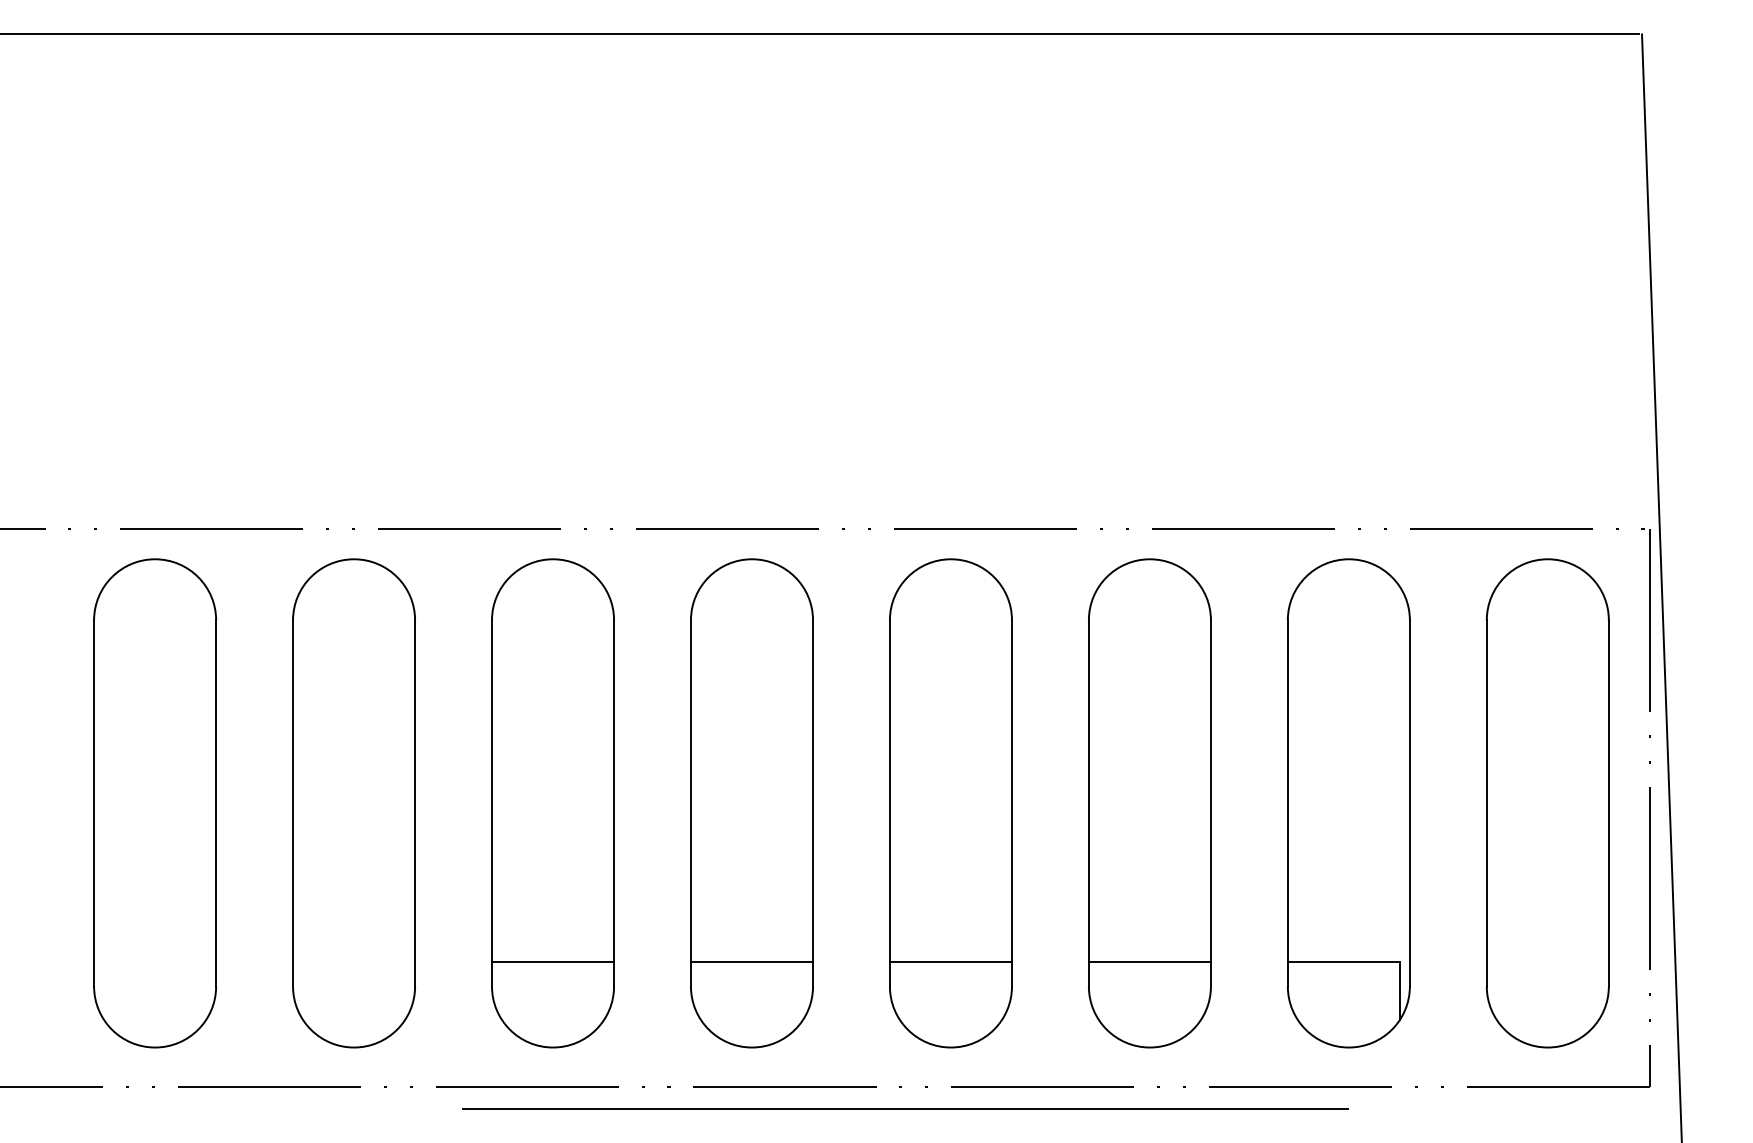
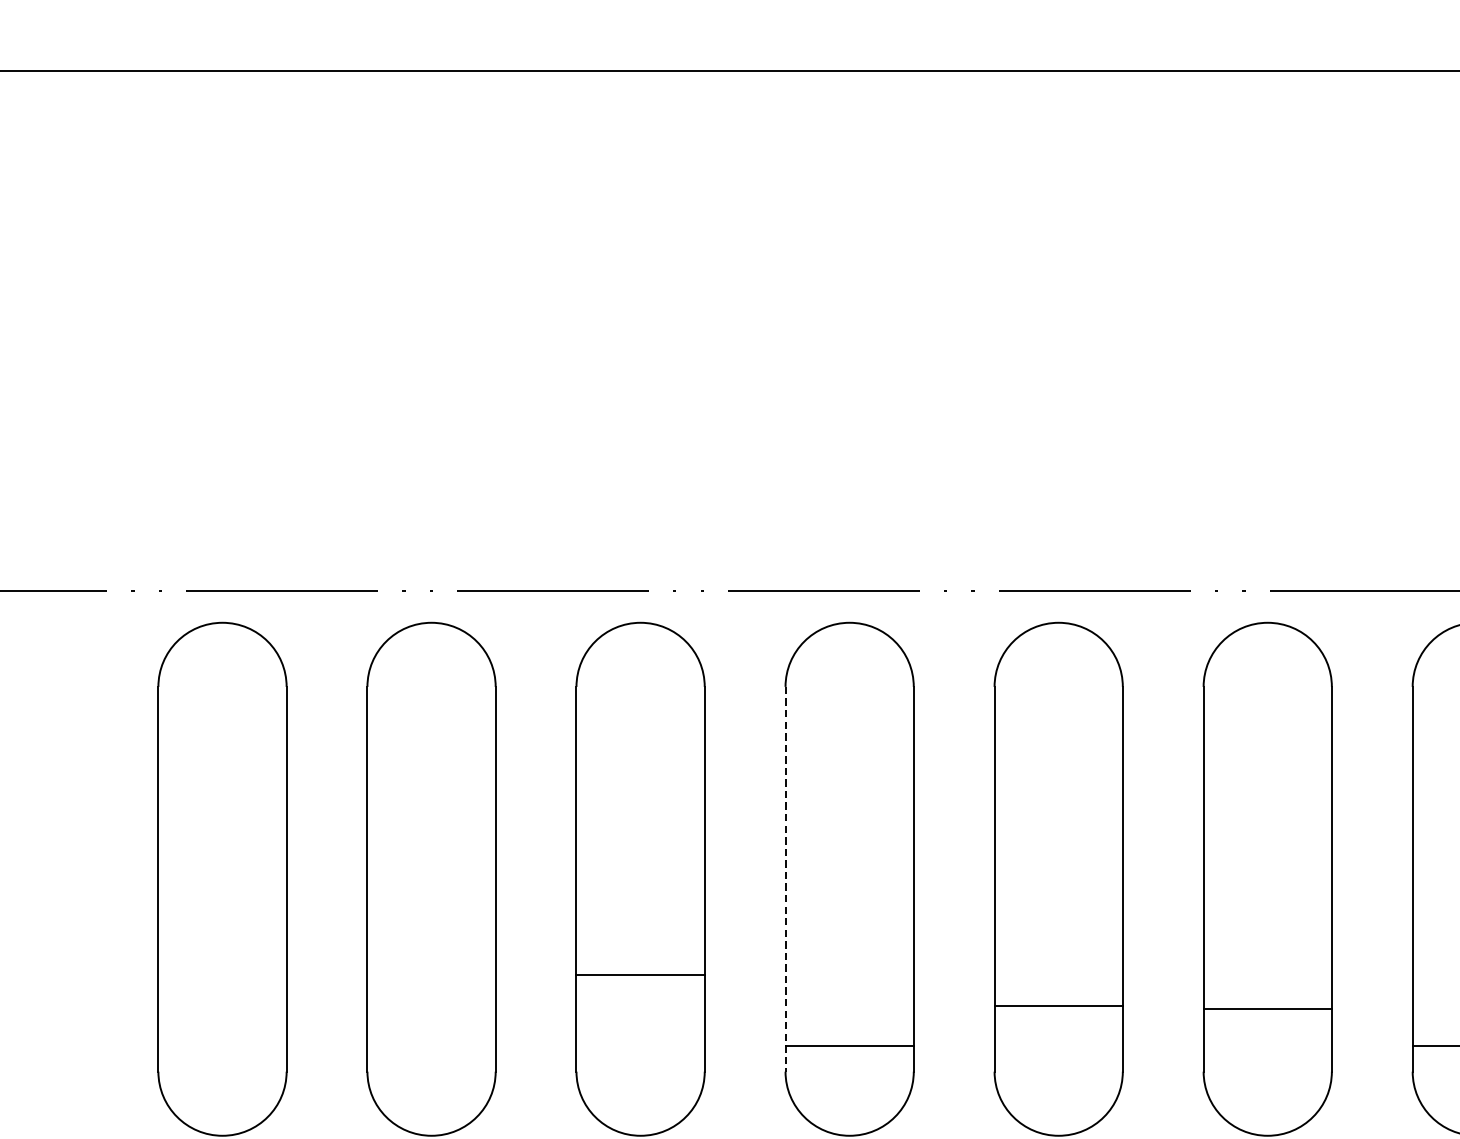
line: (690, 803) -> (785, 879), solid -> dashed
line: (553, 962) -> (641, 974), moved
line: (950, 962) -> (1058, 1006), moved
line: (1149, 962) -> (1267, 1009), moved

